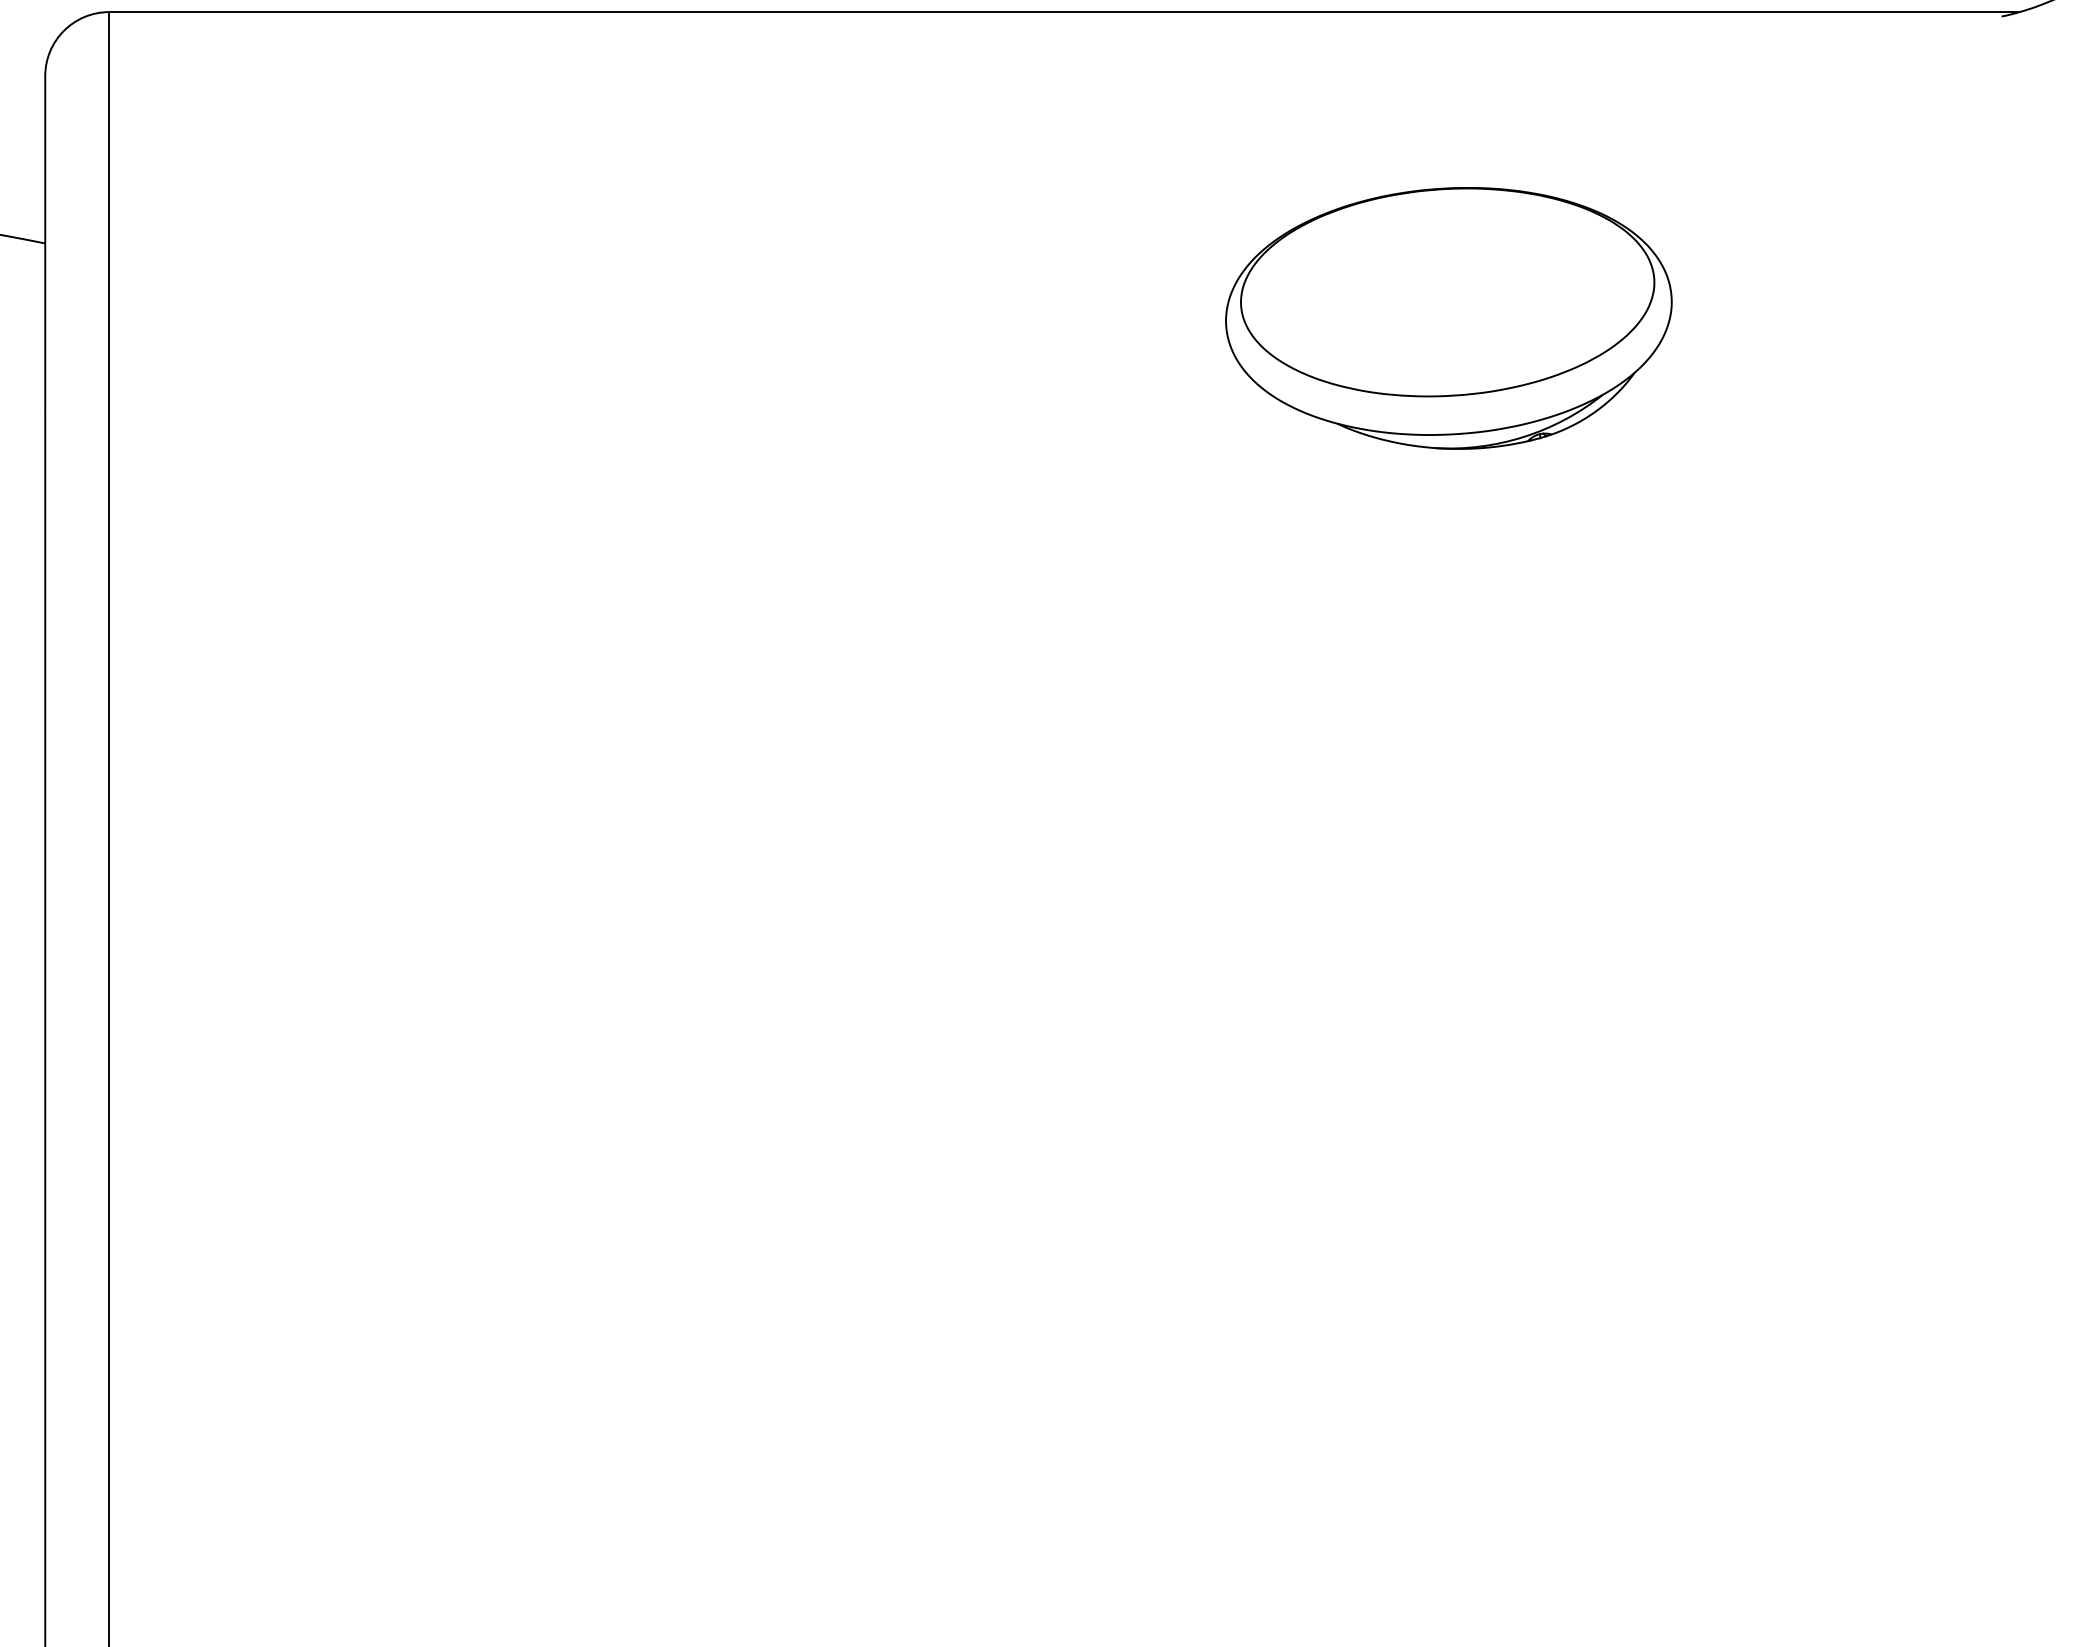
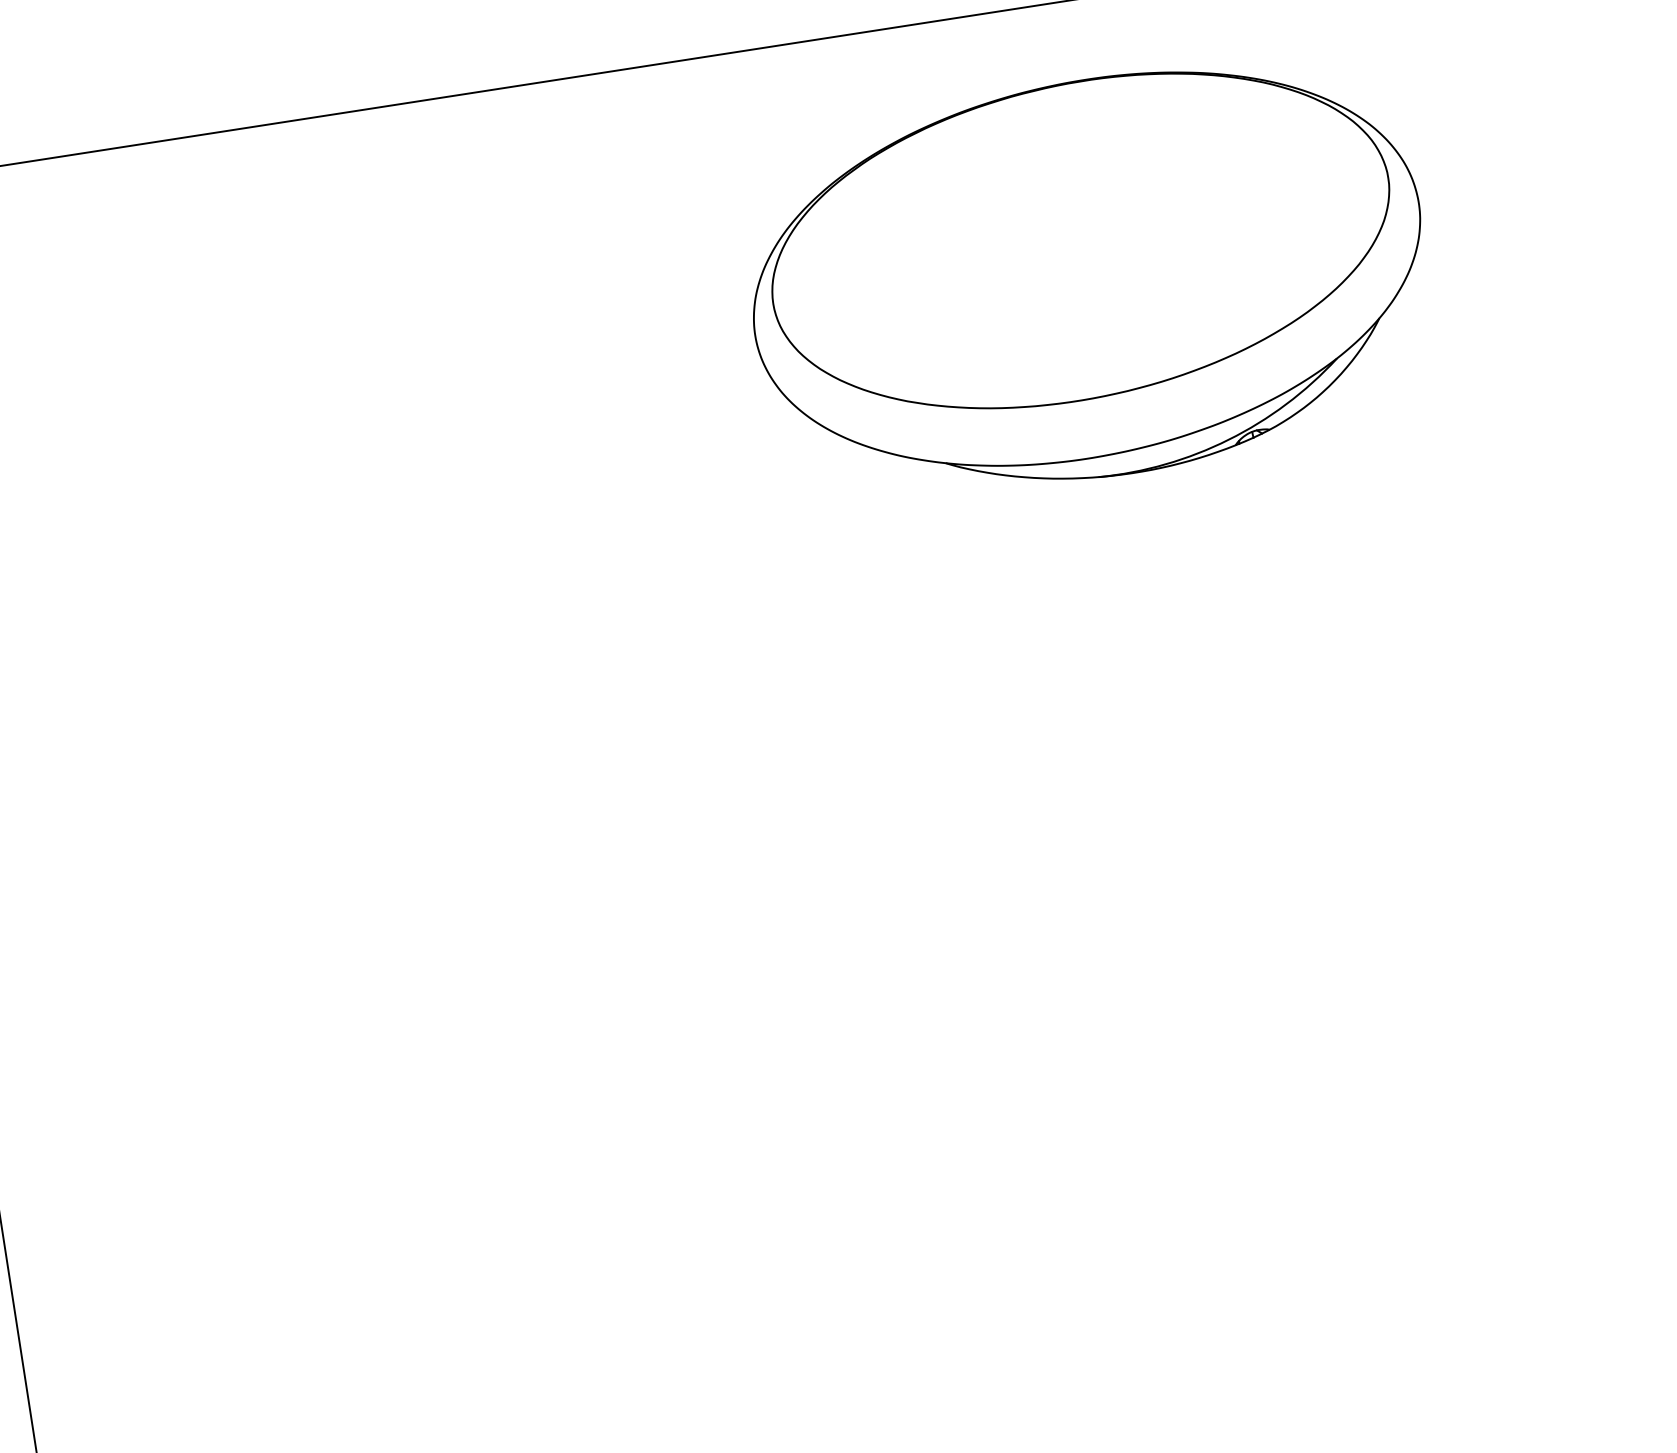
part: (1448, 318) -> (1088, 279), size x1.67

